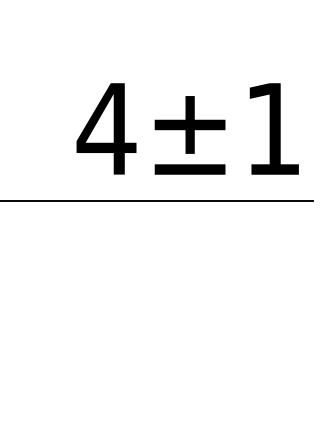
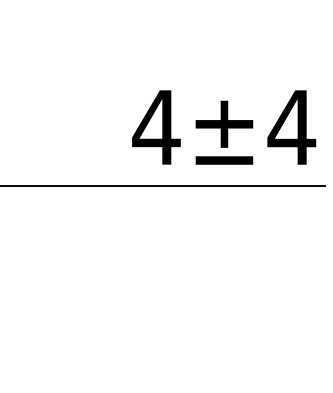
text: (272, 128) -> (291, 127), ±1 -> ±4

